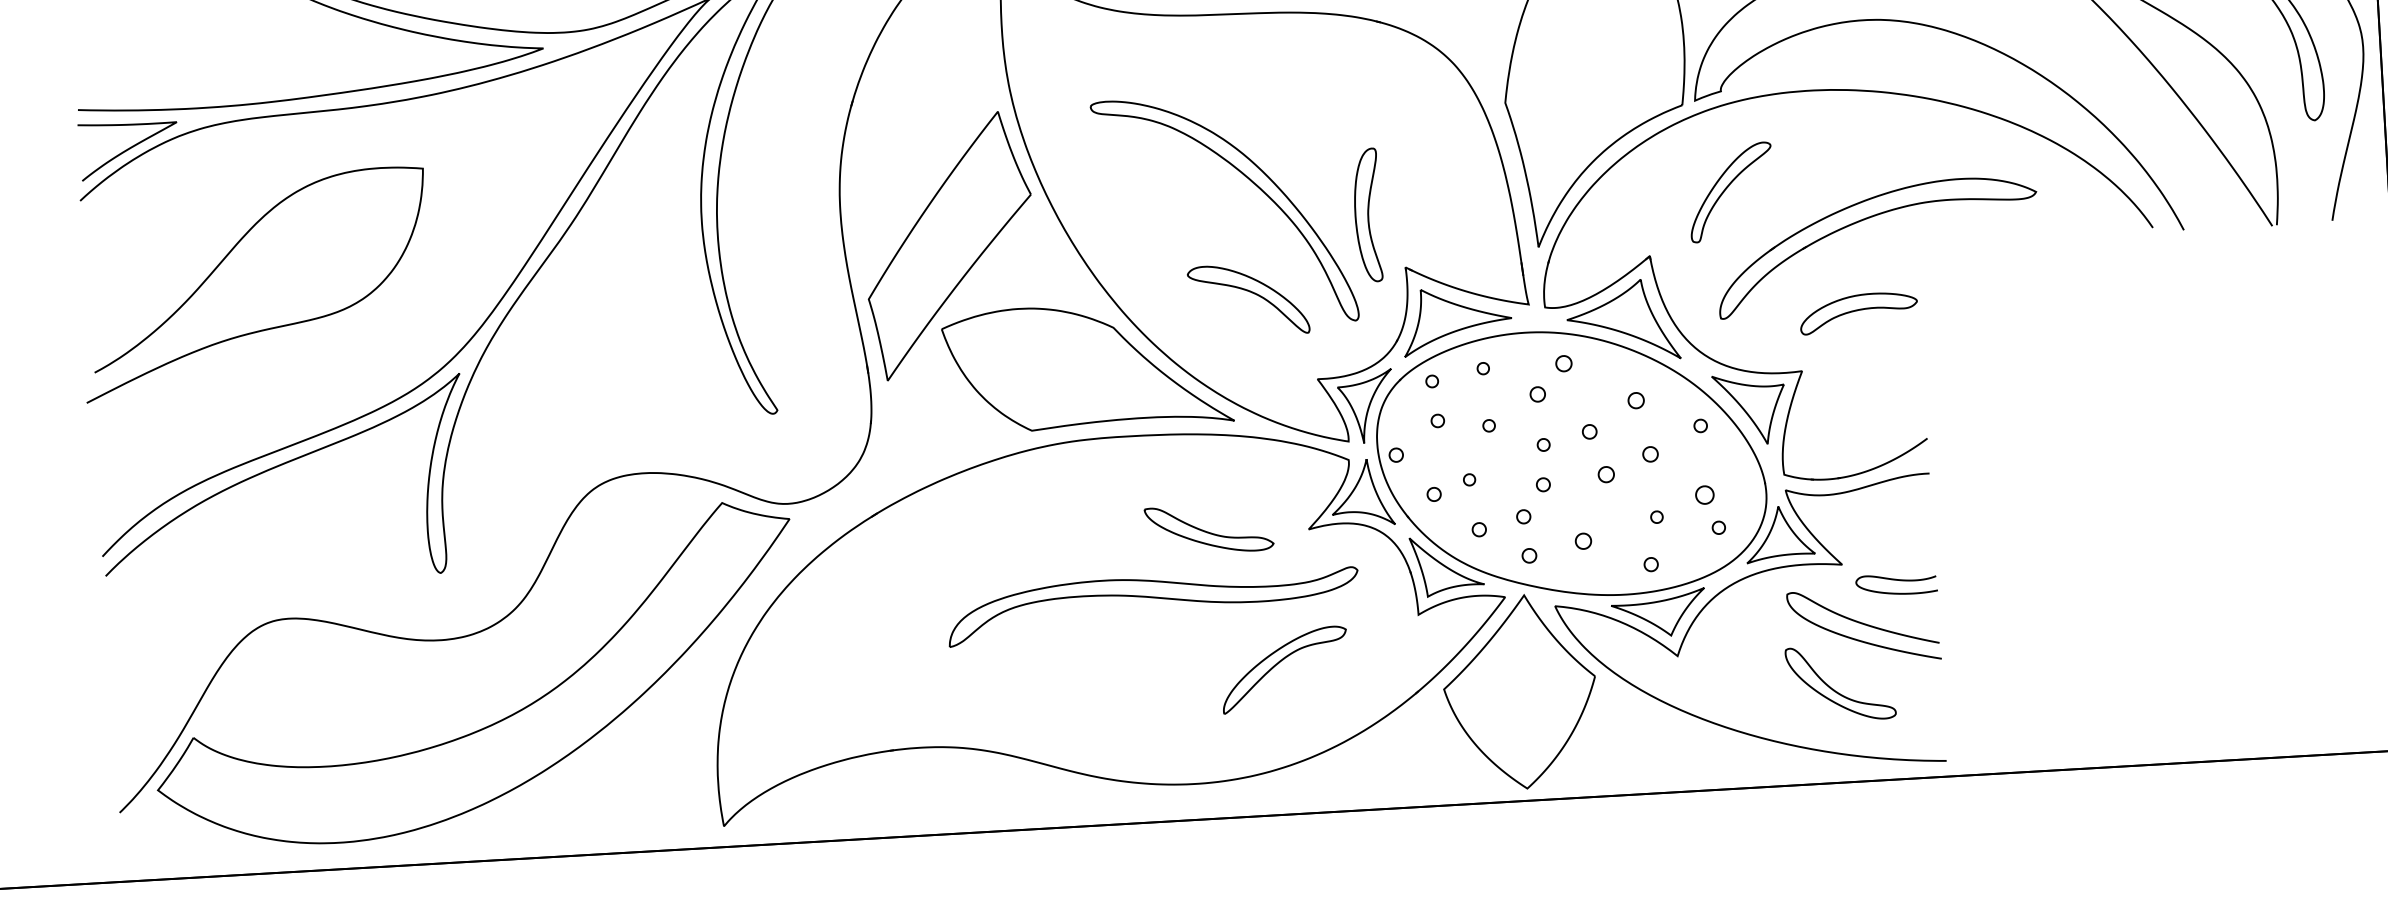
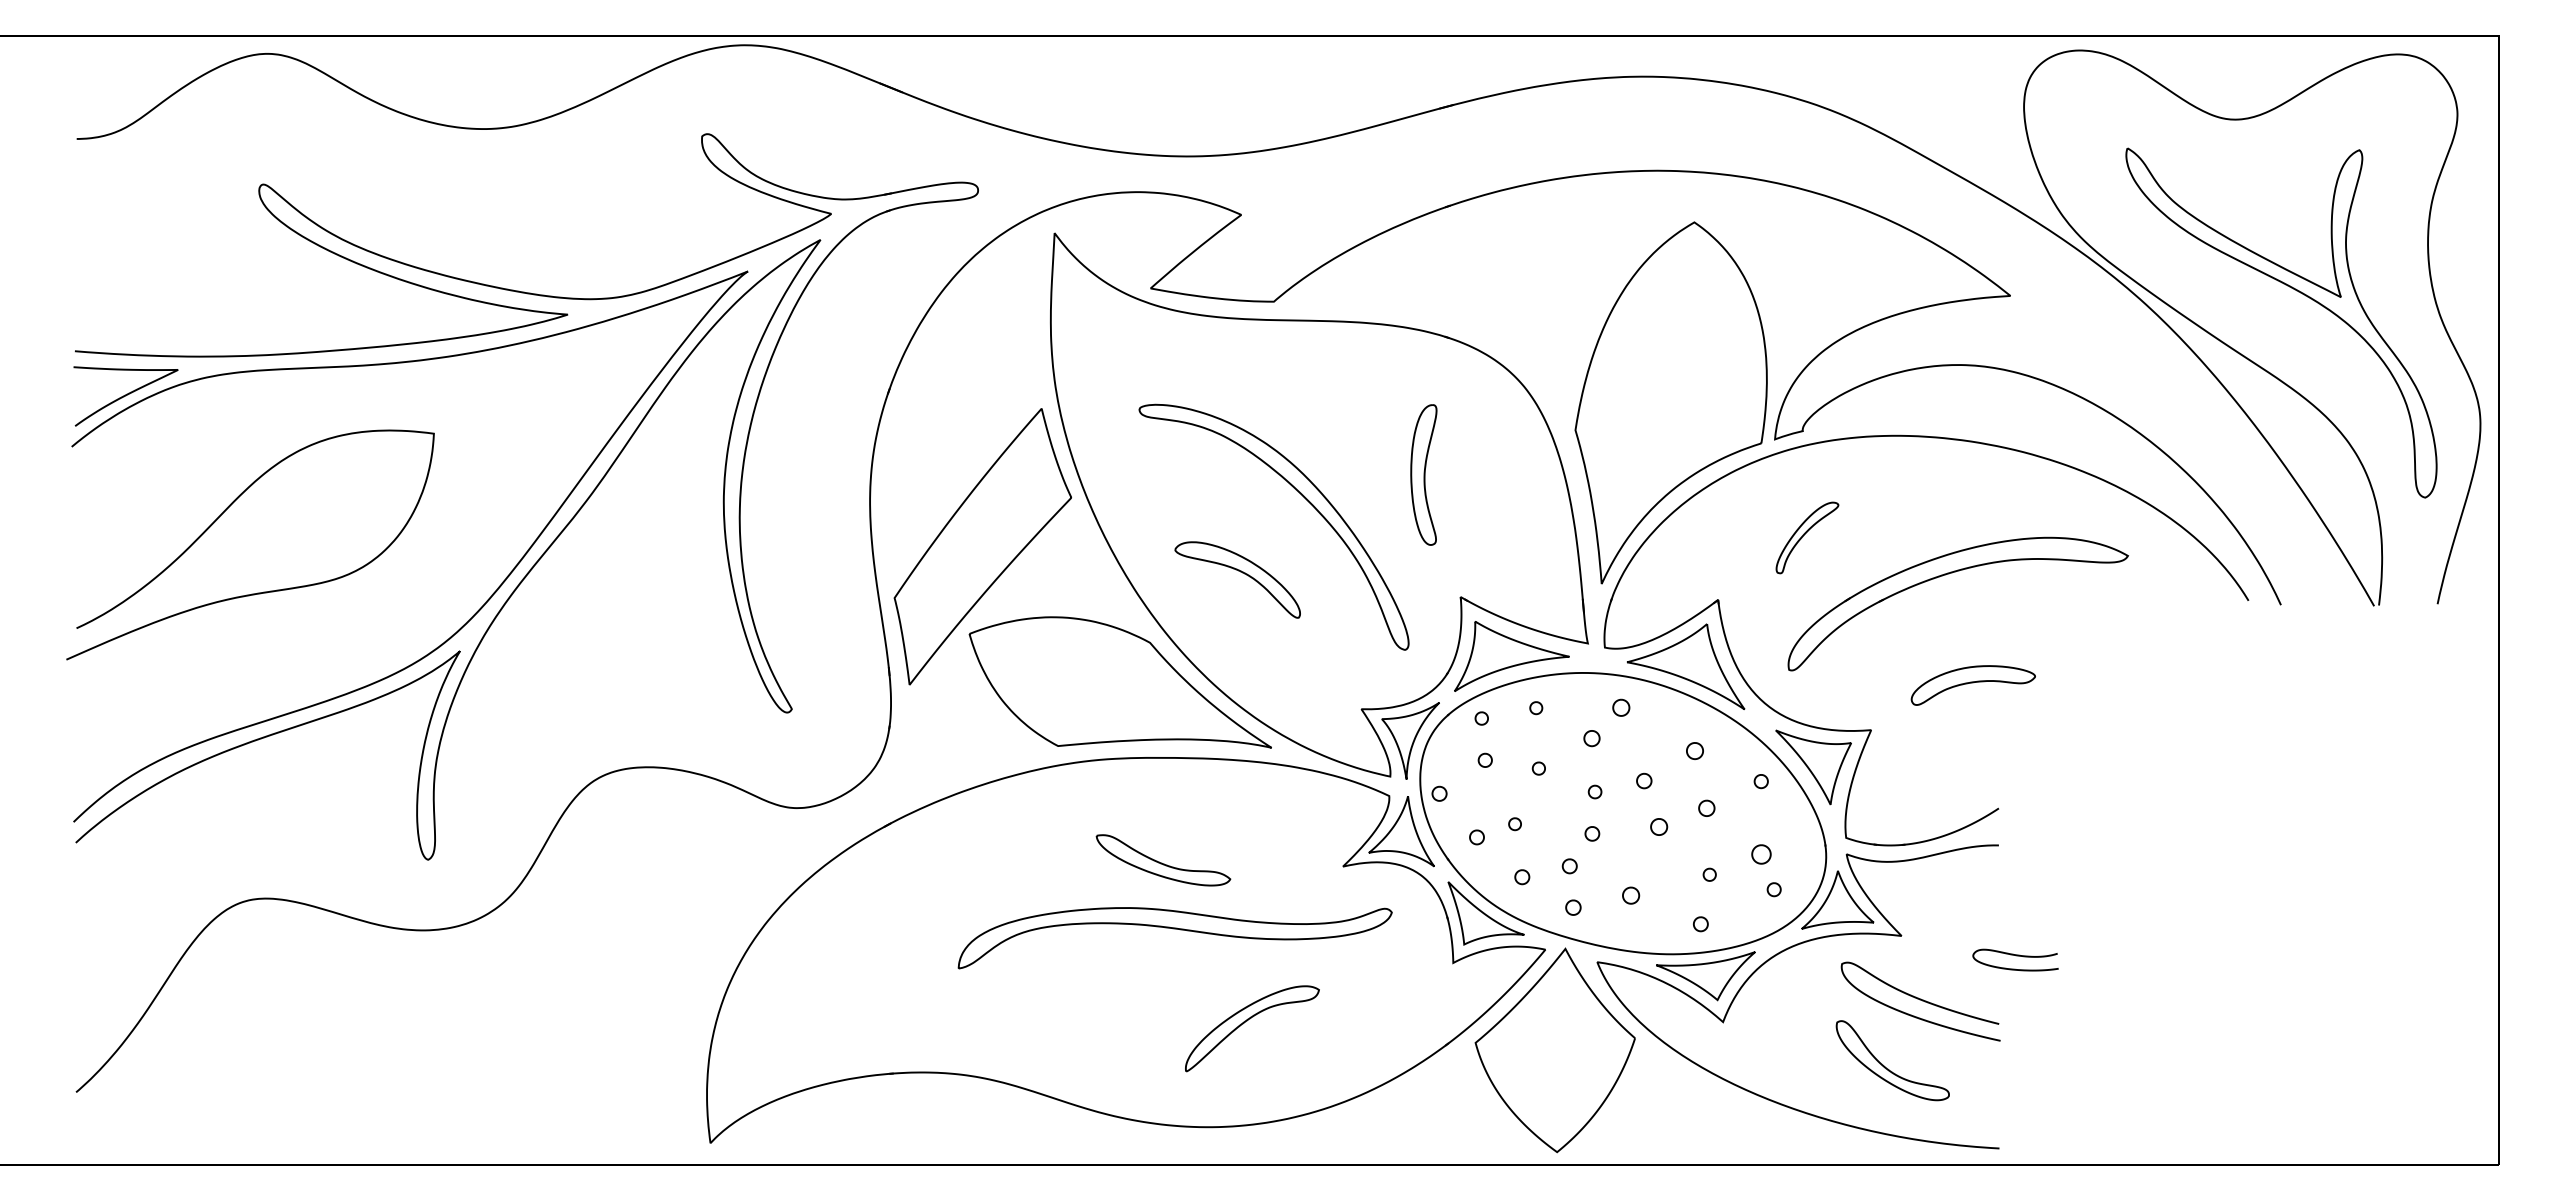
part: (1731, 191) -> (1807, 537), size x0.7
part: (1367, 214) -> (1423, 474), moved
part: (1250, 292) -> (1240, 572), moved
part: (1858, 313) -> (1972, 685), moved
part: (1209, 529) -> (1163, 860), moved
curve: (1897, 581) -> (2016, 956), moved
part: (1279, 663) -> (1247, 1021), moved
part: (496, 721) -> (477, 1019), removed

